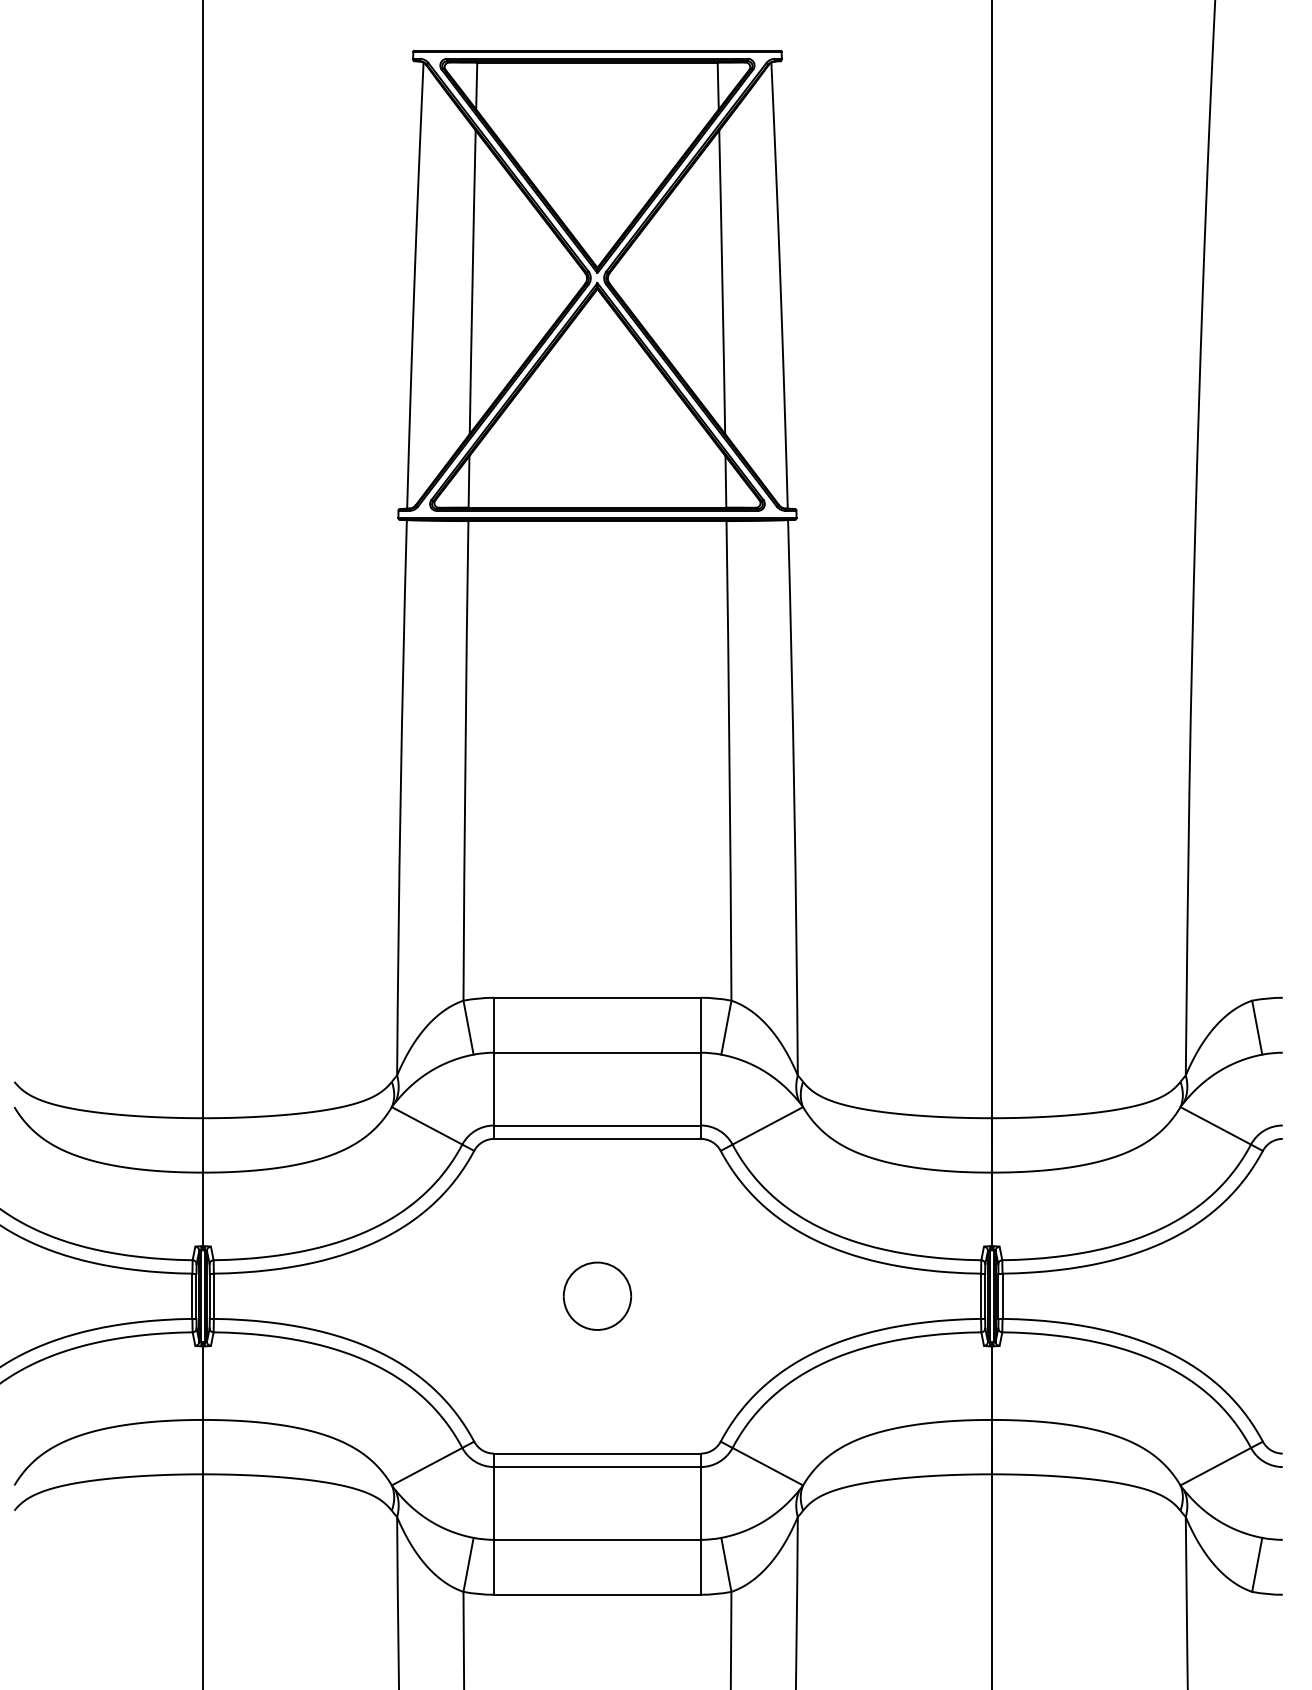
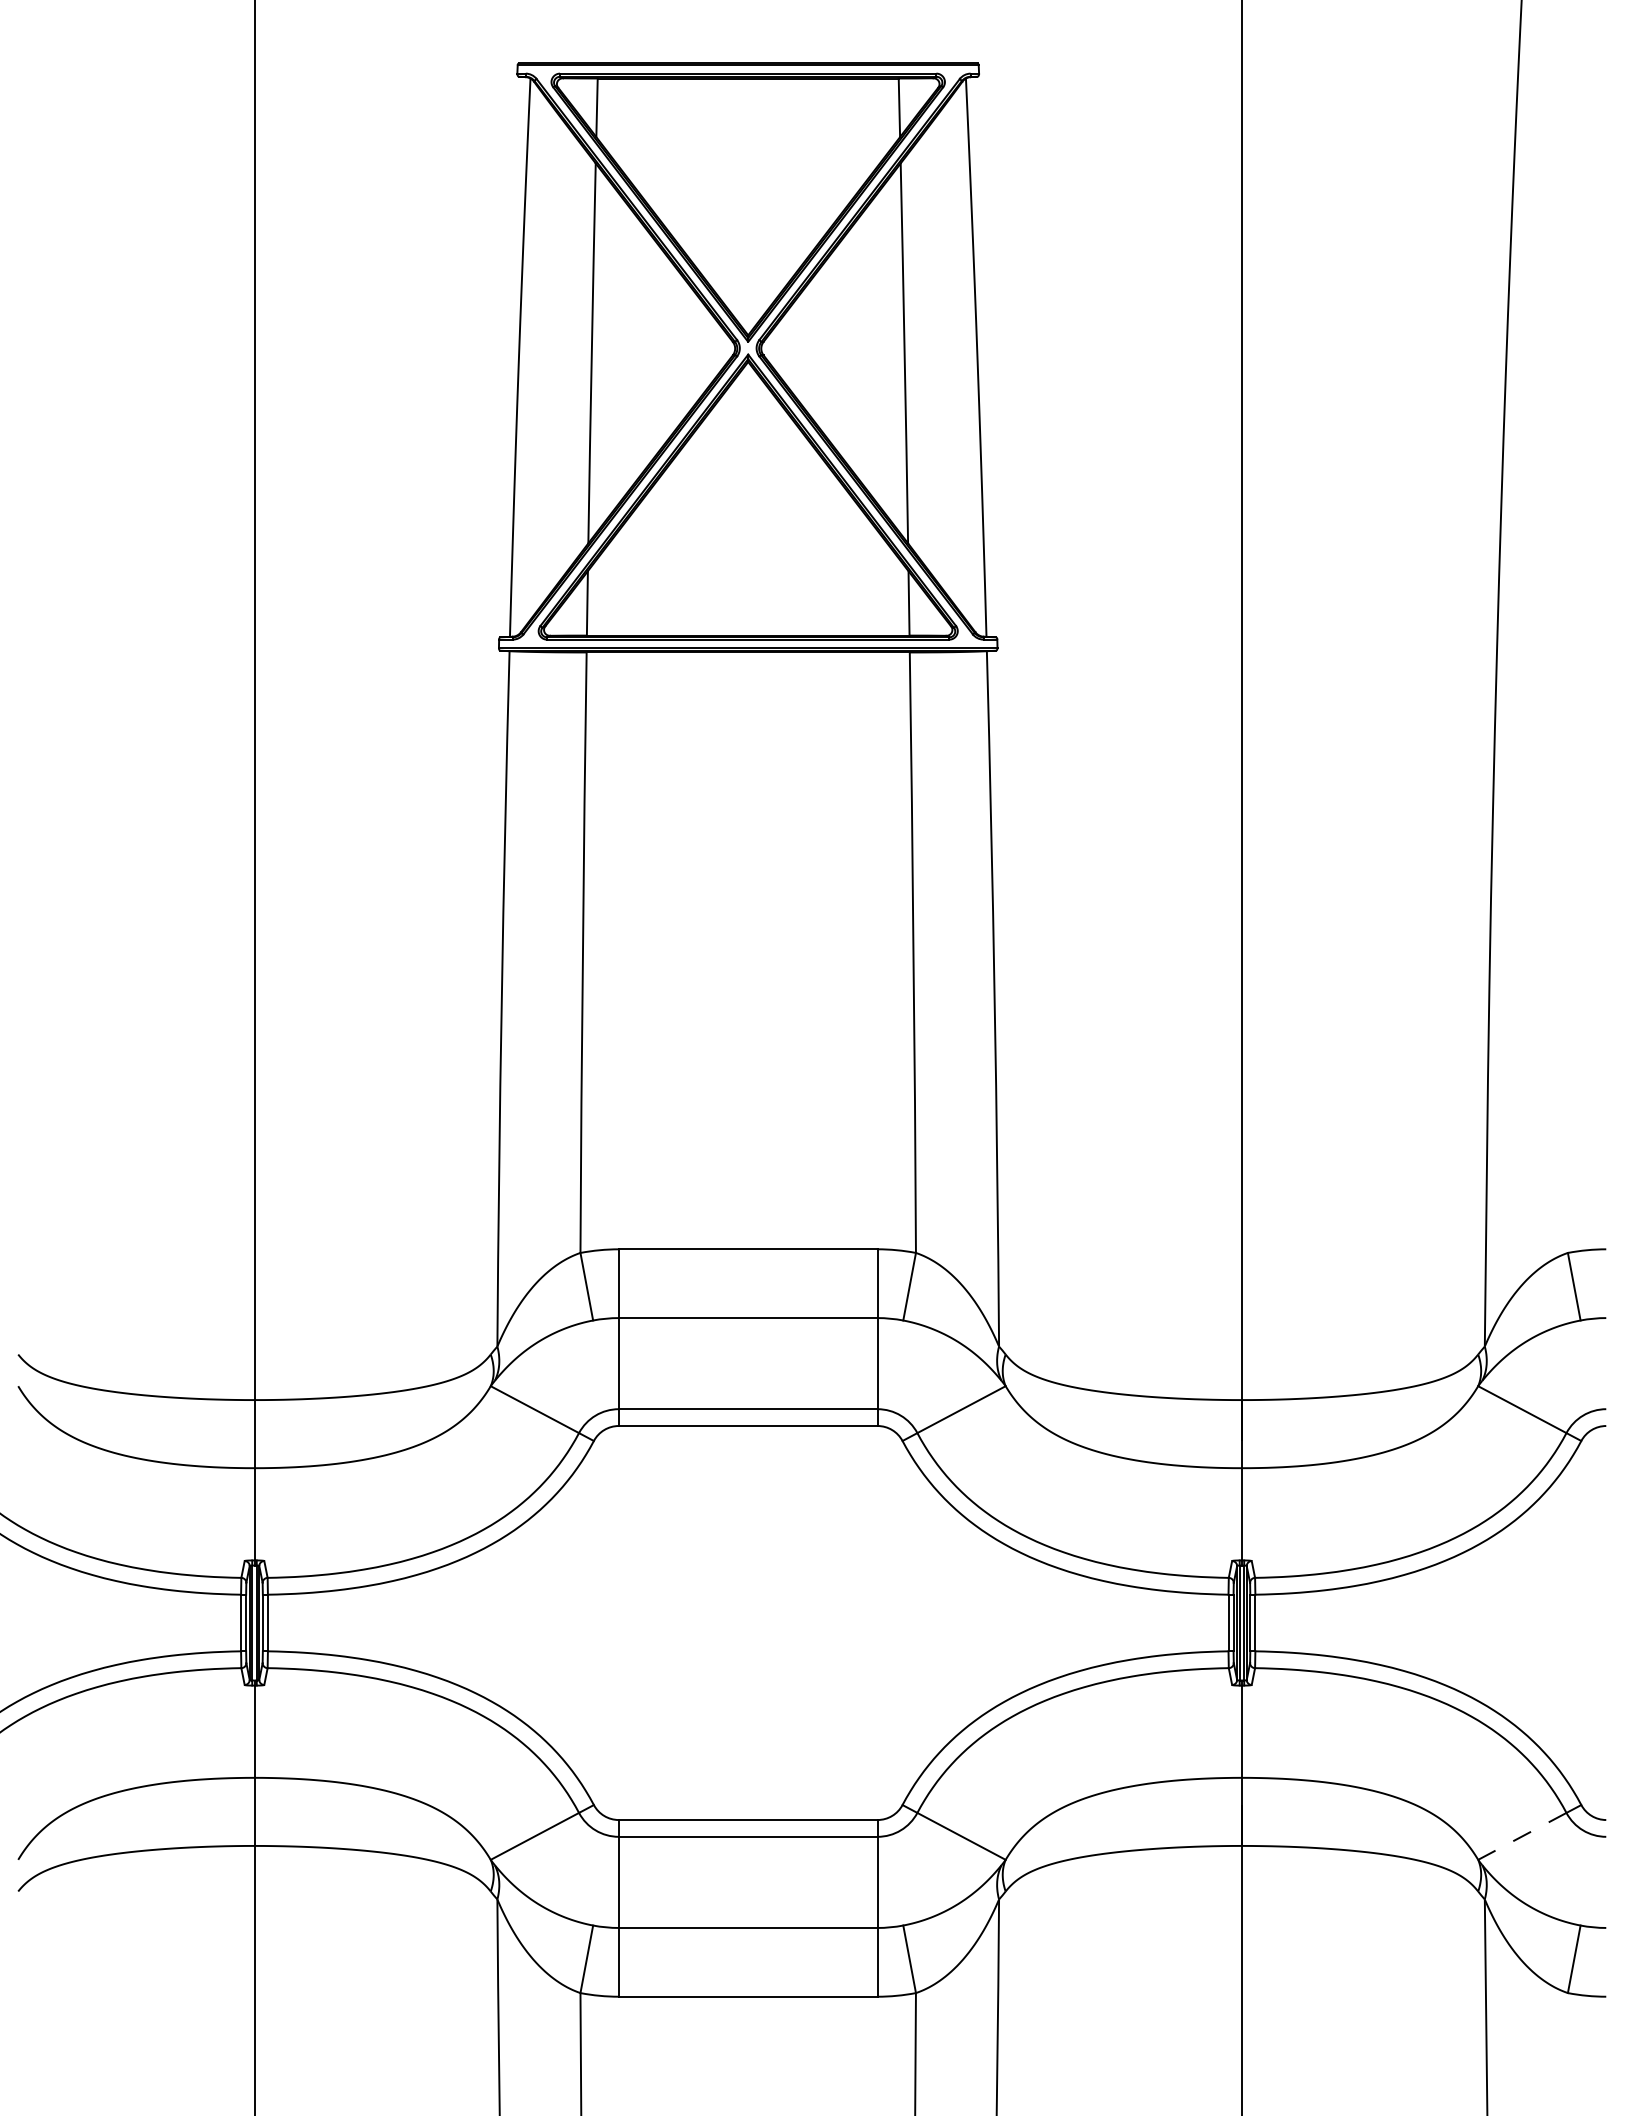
part: (597, 1295) -> (748, 1622), removed
line: (1215, 1466) -> (1522, 1836), solid -> dashed

